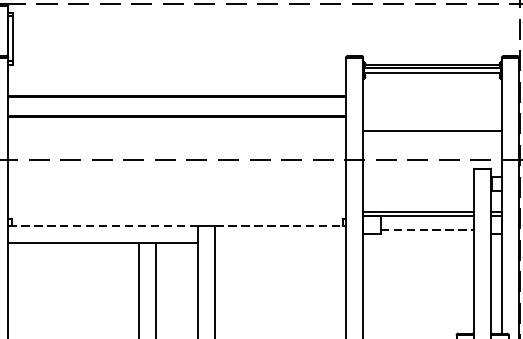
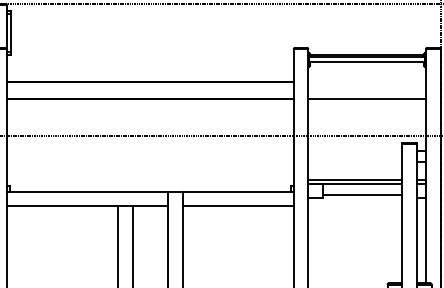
line: (431, 131) -> (366, 99), moved
line: (103, 225) -> (87, 191), dashed -> solid
line: (280, 225) -> (238, 191), dashed -> solid
line: (427, 230) -> (362, 195), dashed -> solid
line: (279, 243) -> (237, 206), added

